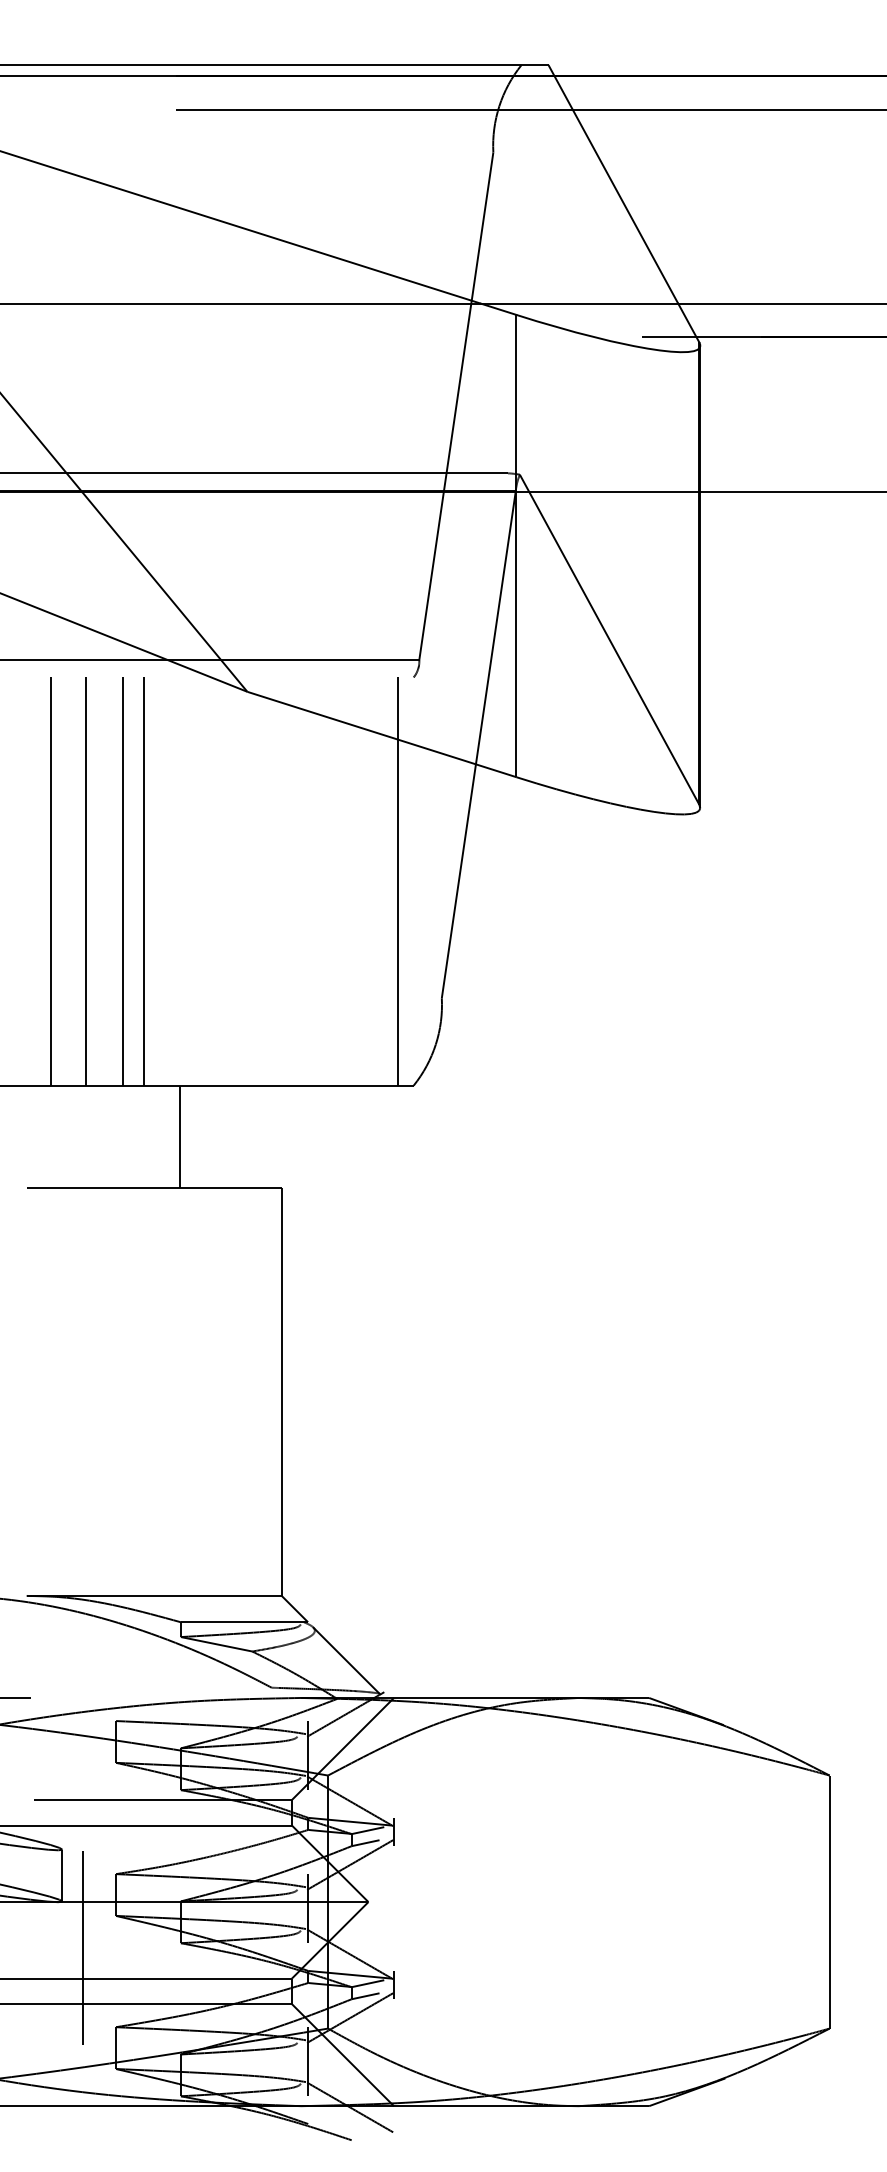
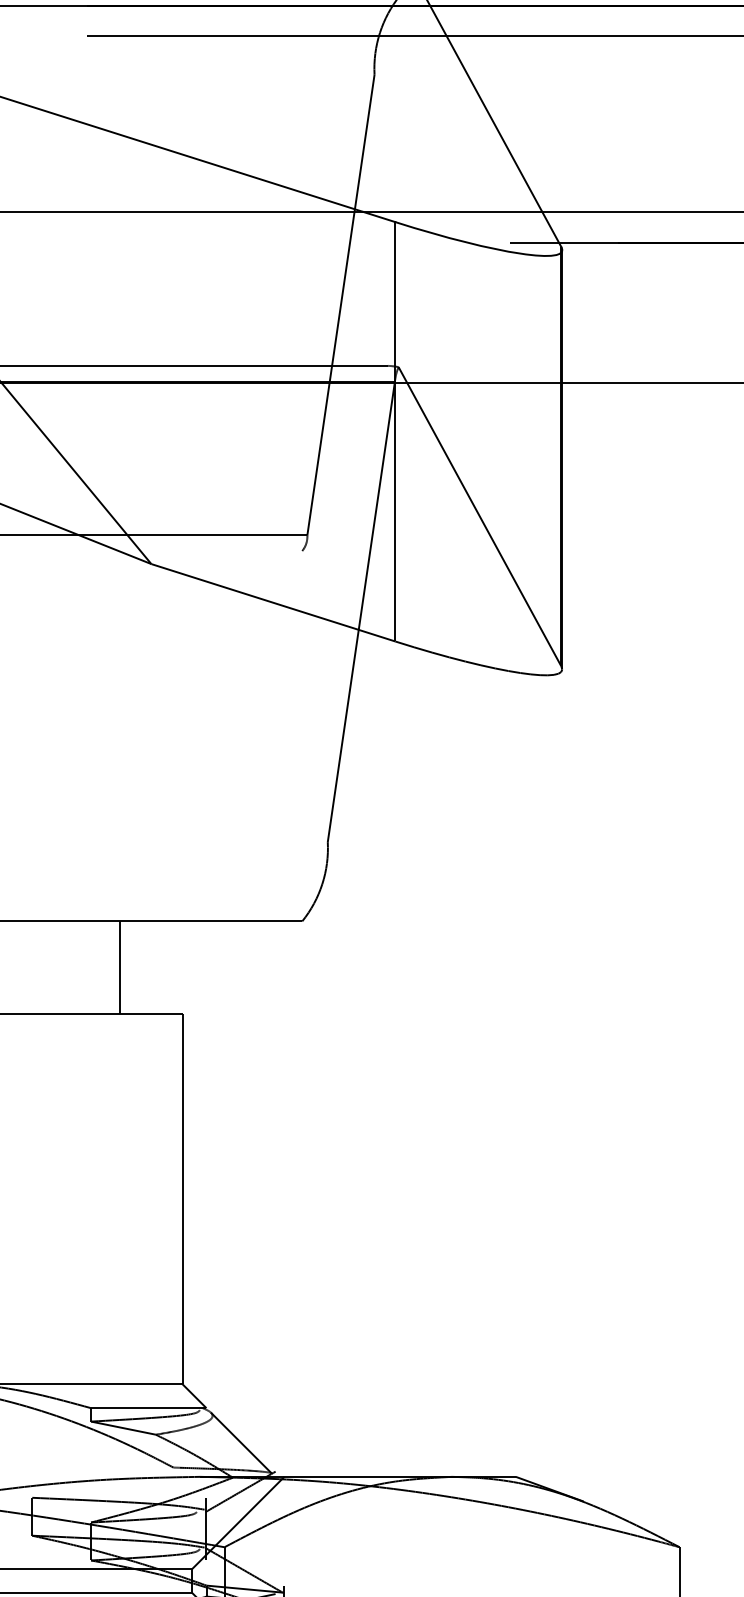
line: (85, 881) -> (4, 736), removed
line: (122, 881) -> (38, 736), removed
line: (144, 881) -> (58, 736), removed
line: (397, 881) -> (287, 736), removed
line: (179, 1136) -> (119, 967), moved

